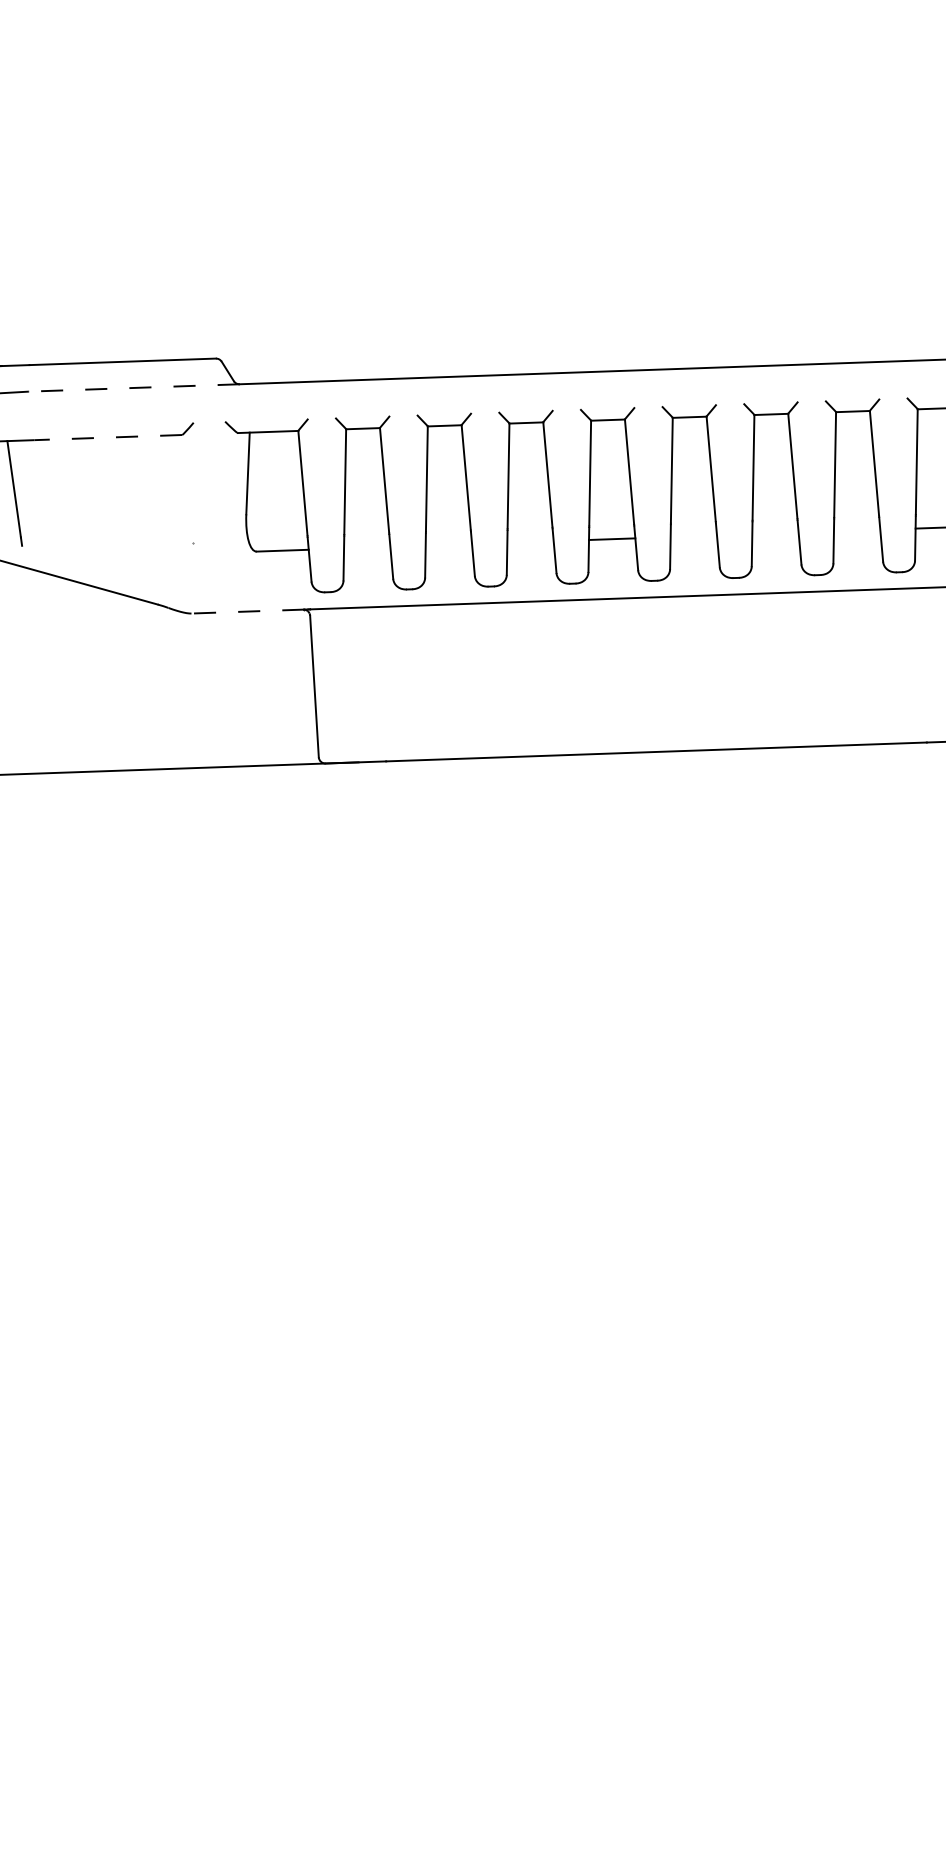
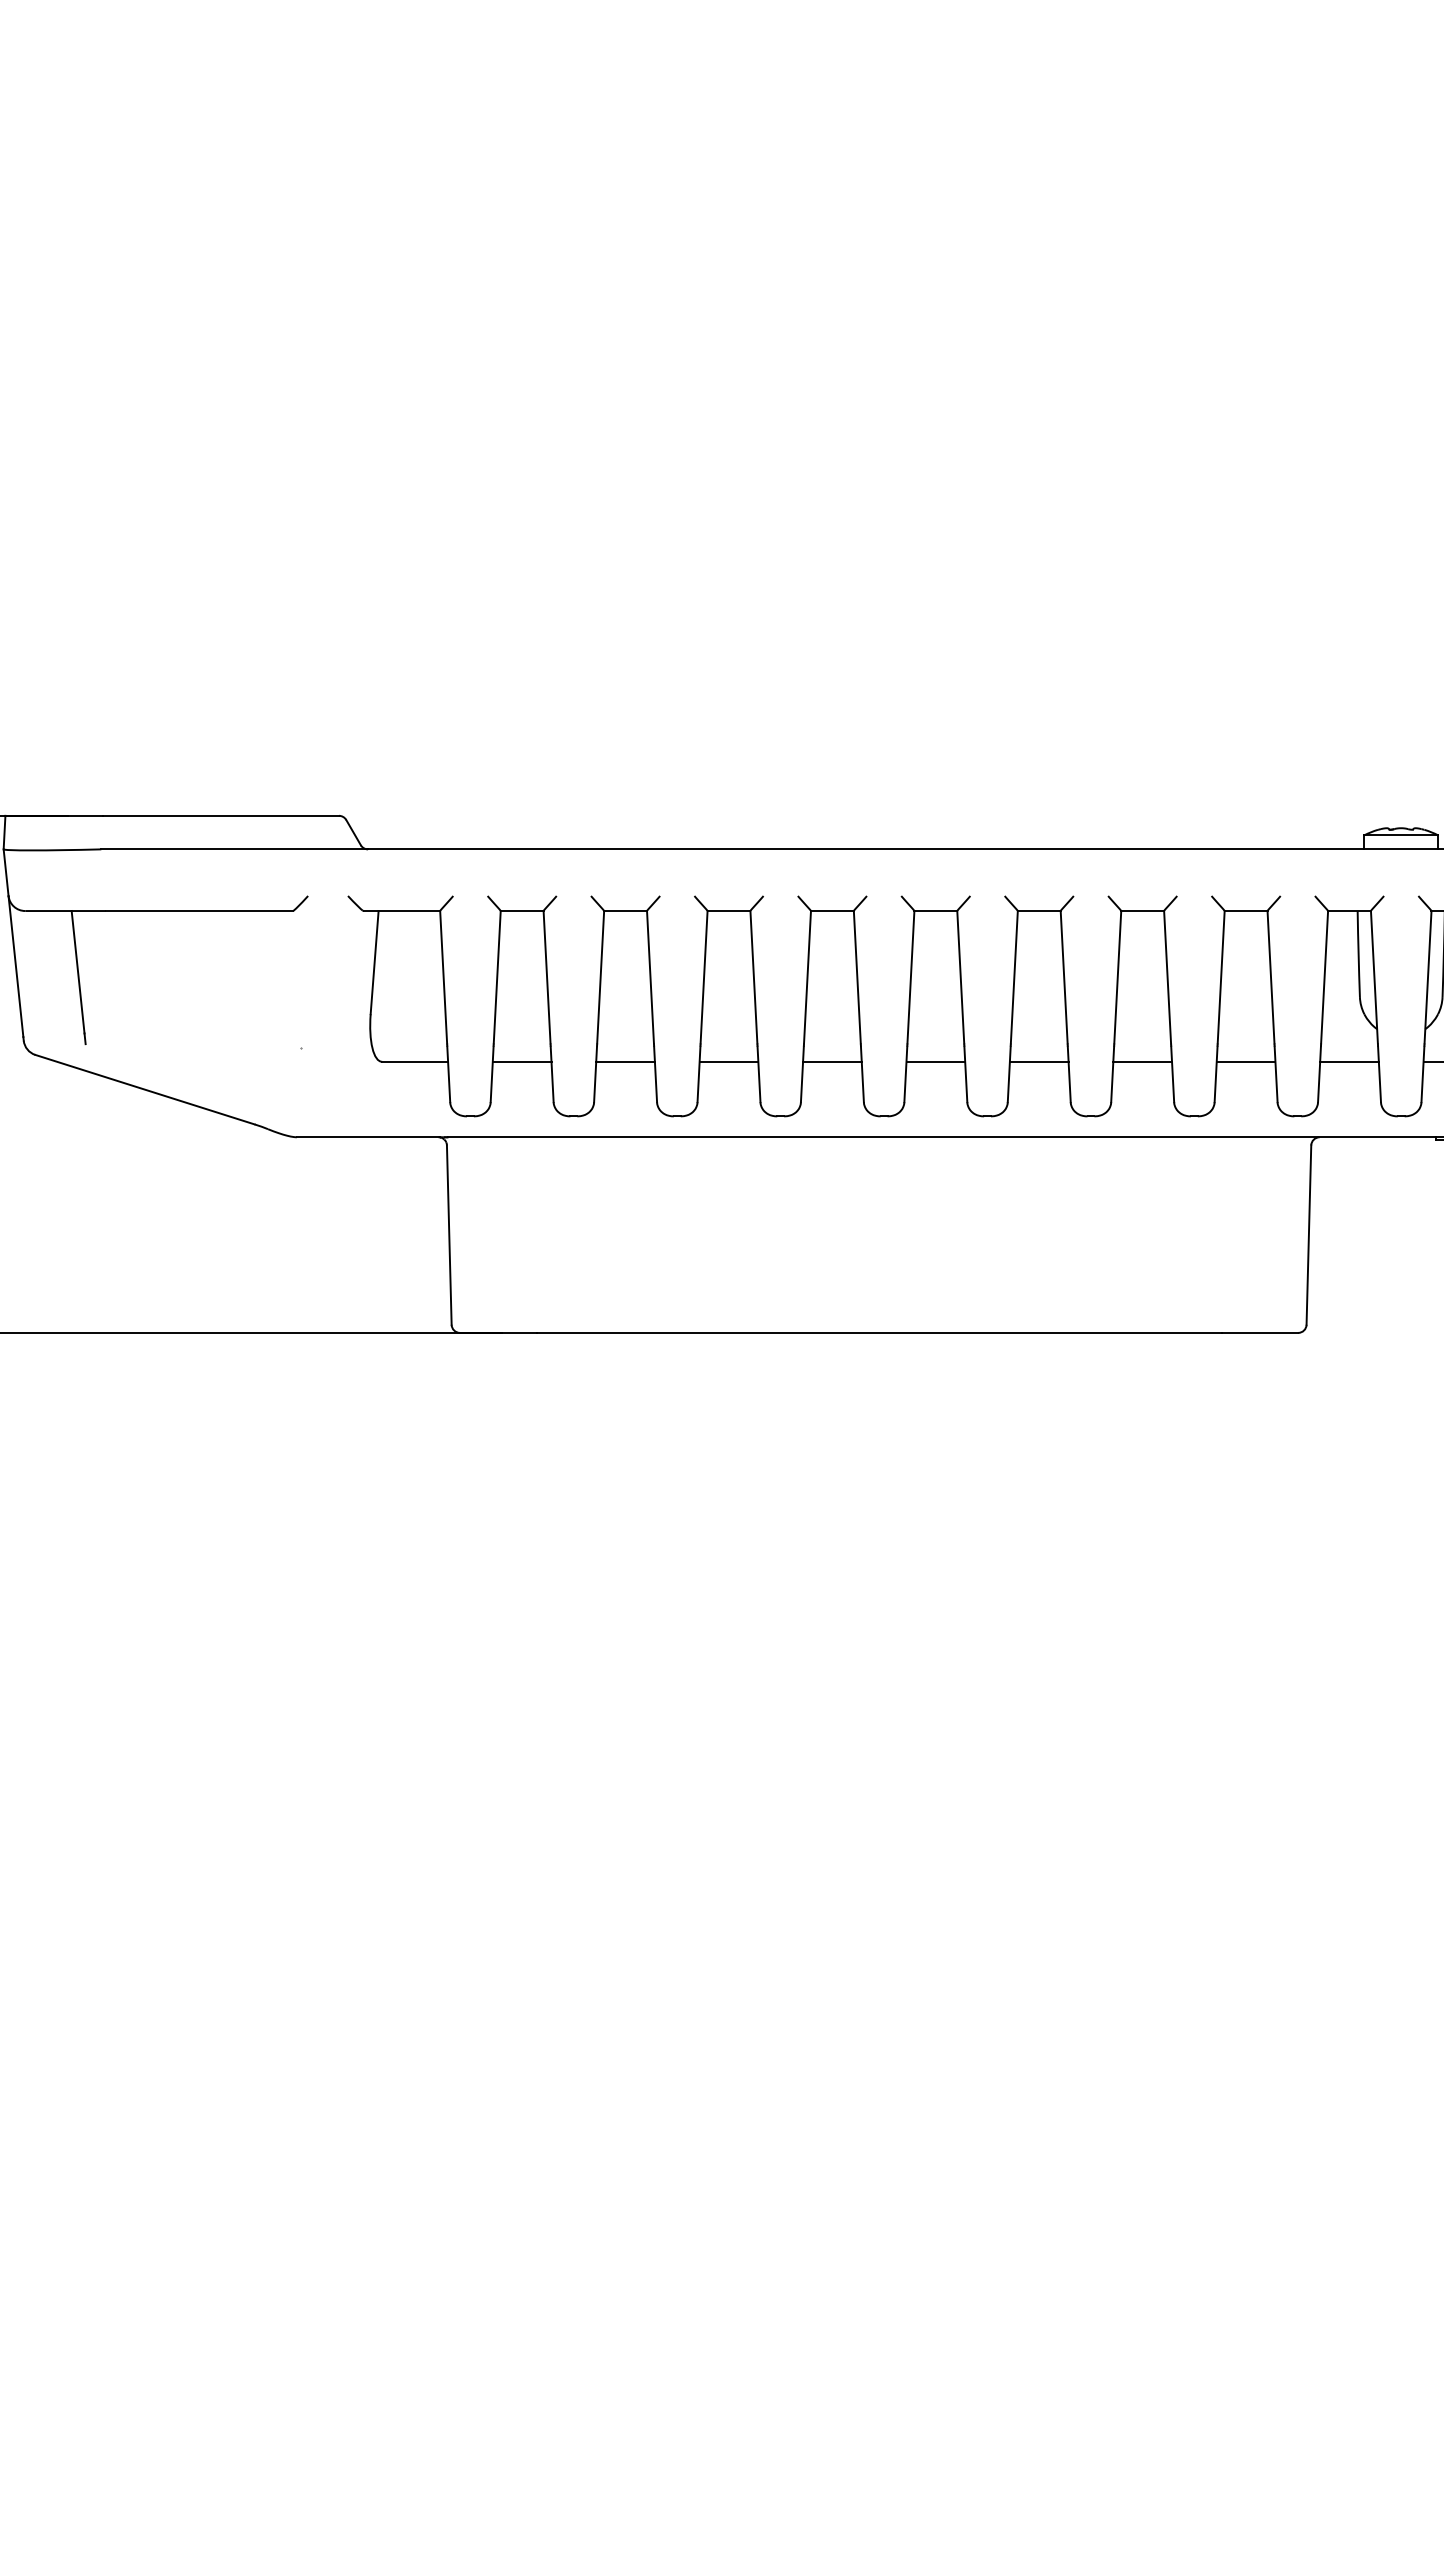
line: (134, 388) -> (234, 849), dashed -> solid
line: (108, 437) -> (199, 911), dashed -> solid
line: (856, 530) -> (1142, 1061), added
line: (774, 533) -> (1038, 1061), added
line: (693, 536) -> (935, 1061), added
line: (530, 541) -> (728, 1061), added
line: (448, 544) -> (625, 1061), added
line: (366, 547) -> (521, 1061), added
line: (247, 611) -> (368, 1137), dashed -> solid

